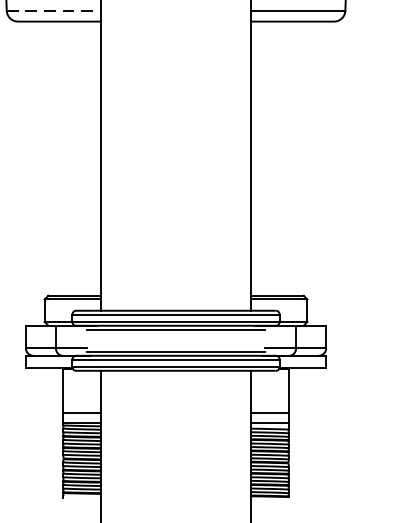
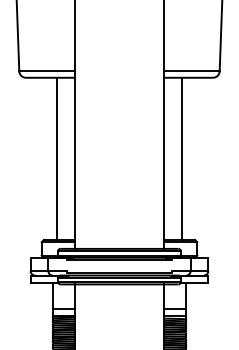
line: (54, 10) -> (47, 71), dashed -> solid
line: (71, 158) -> (57, 158), added
line: (280, 158) -> (181, 158), added

